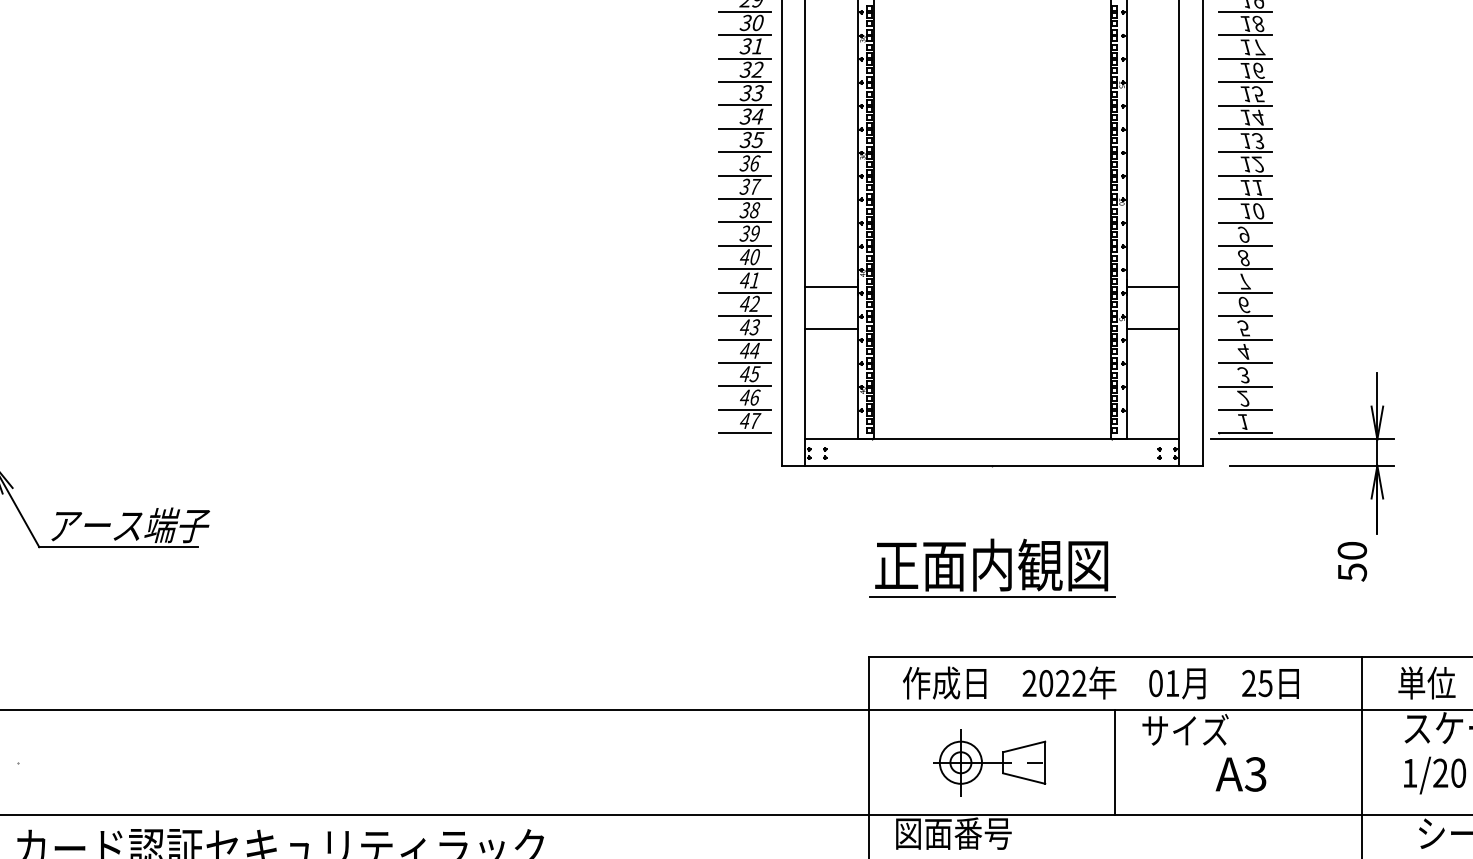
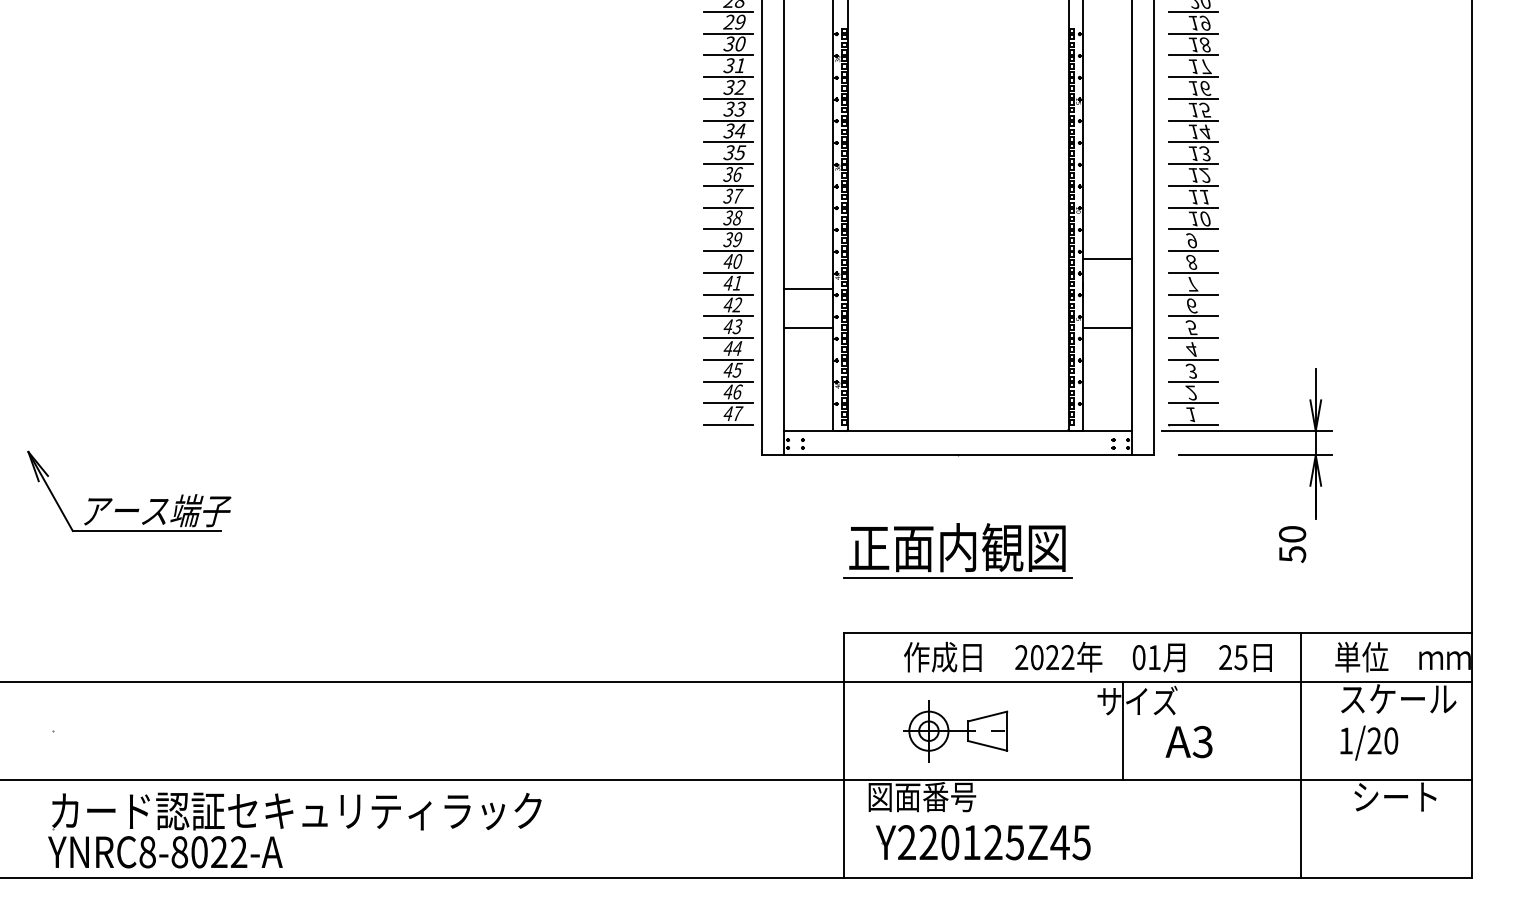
line: (1153, 286) -> (1107, 258), moved
text: (1100, 682) -> (1087, 656), moved
line: (1115, 763) -> (1123, 731), moved

